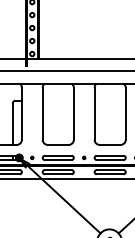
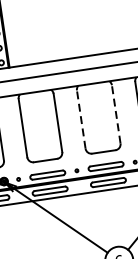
line: (94, 113) -> (81, 119), solid -> dashed
line: (125, 113) -> (115, 114), solid -> dashed

